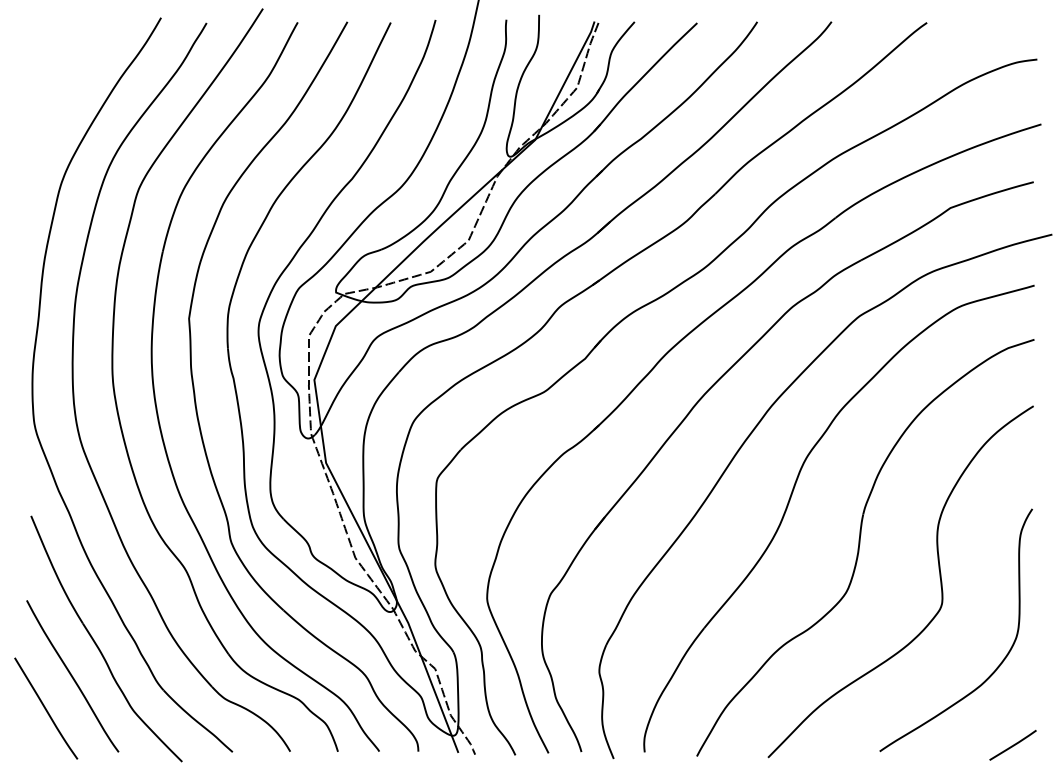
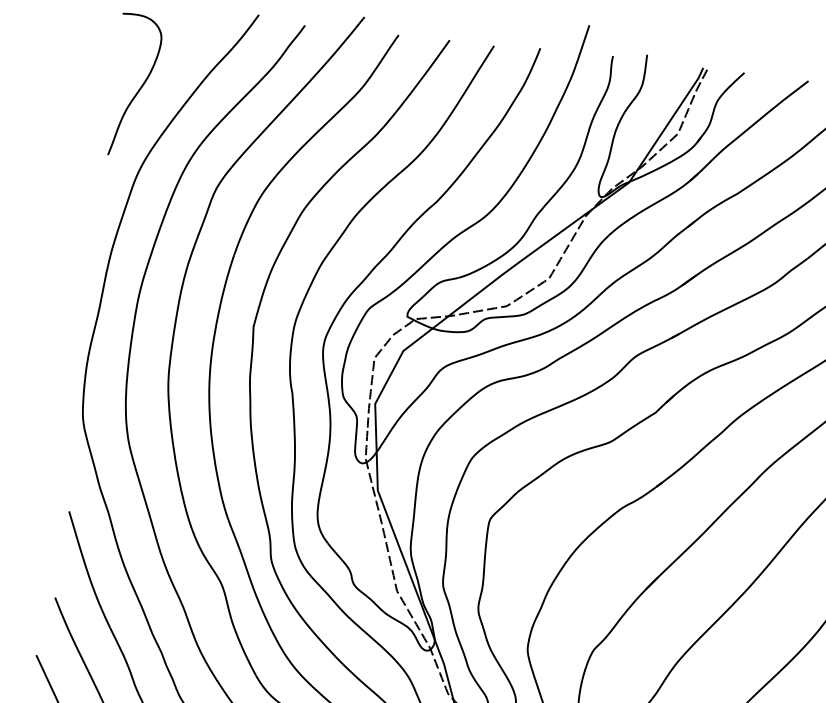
curve: (53, 101) -> (139, 88), added

